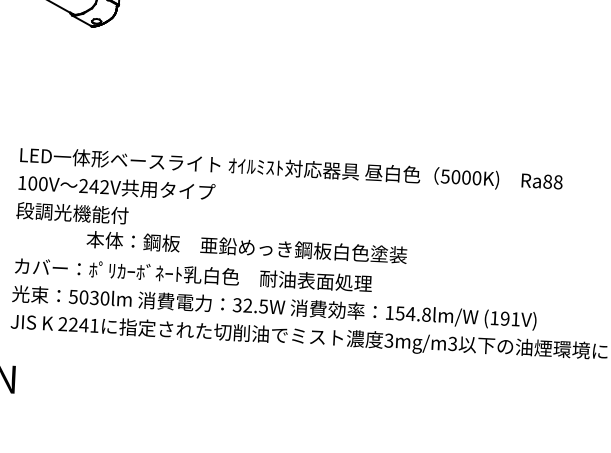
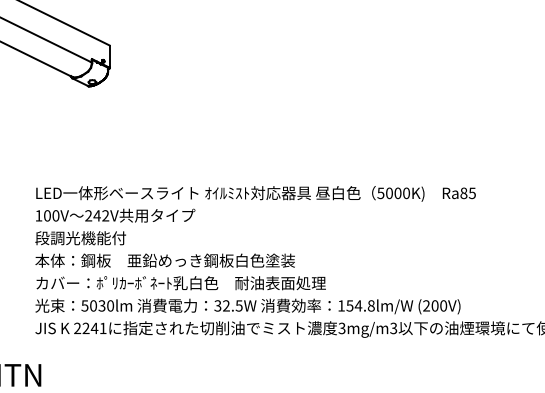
text: (557, 181) -> (471, 192), Ra88 -> Ra85
text: (246, 247) -> (164, 260), moved
text: (505, 318) -> (435, 305), (191V) -> (200V)

